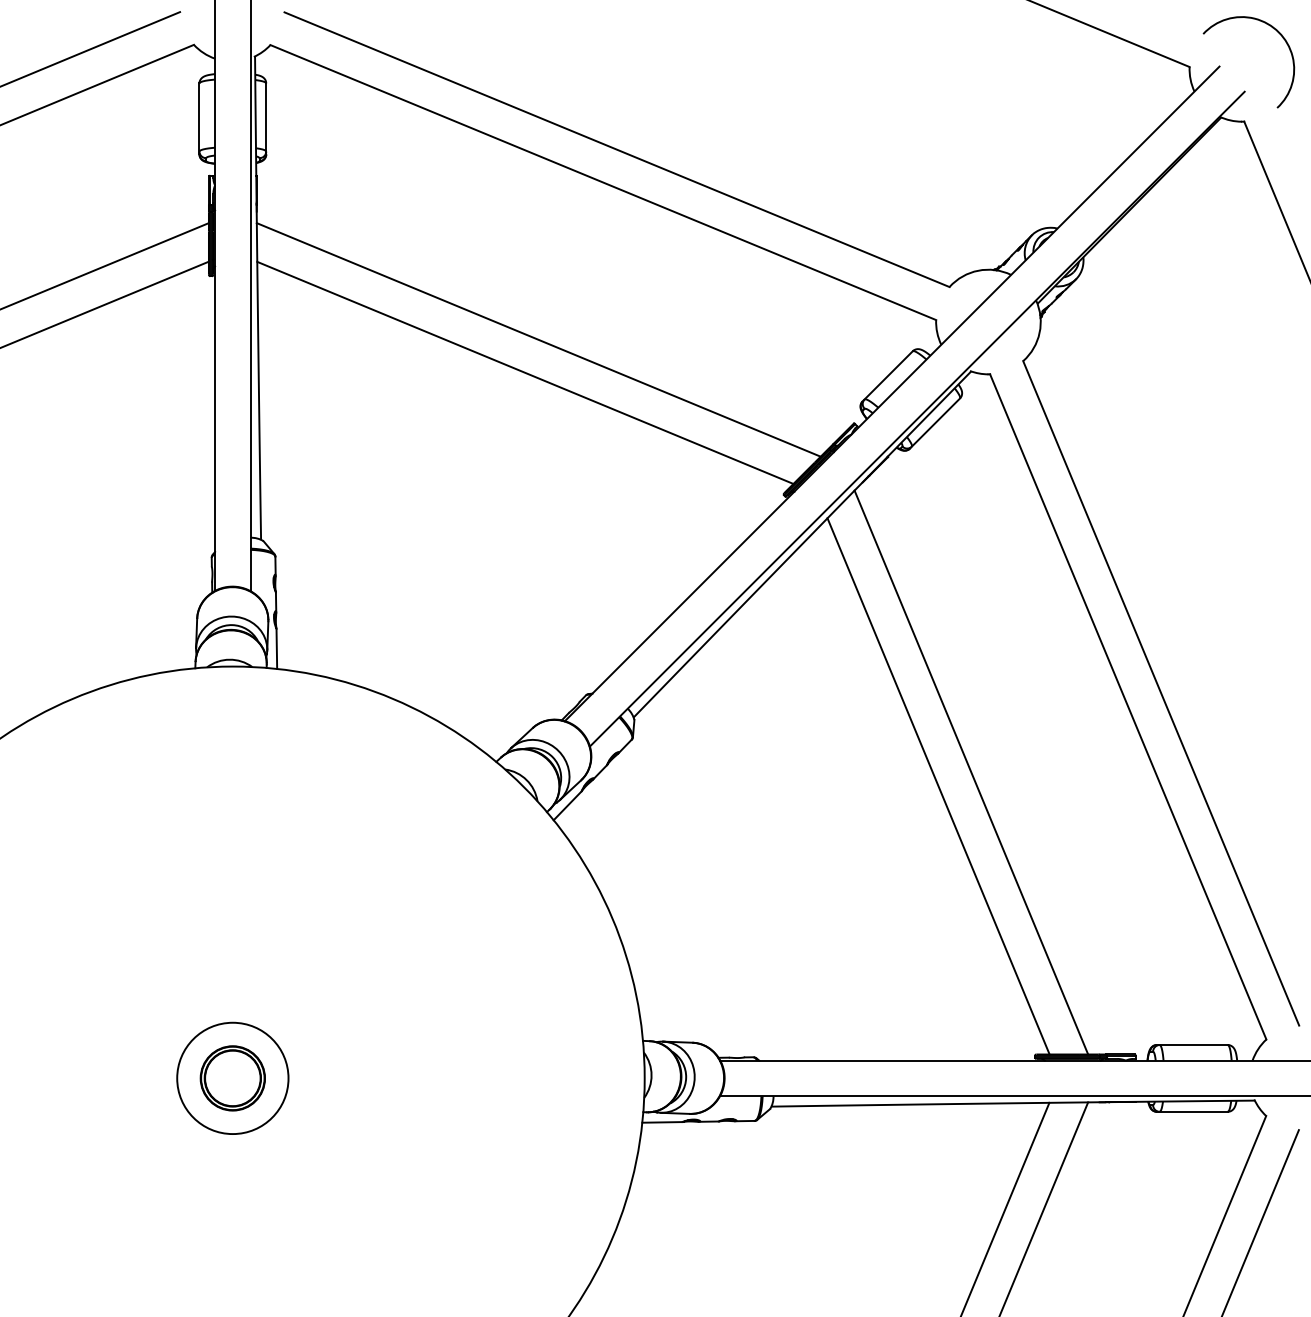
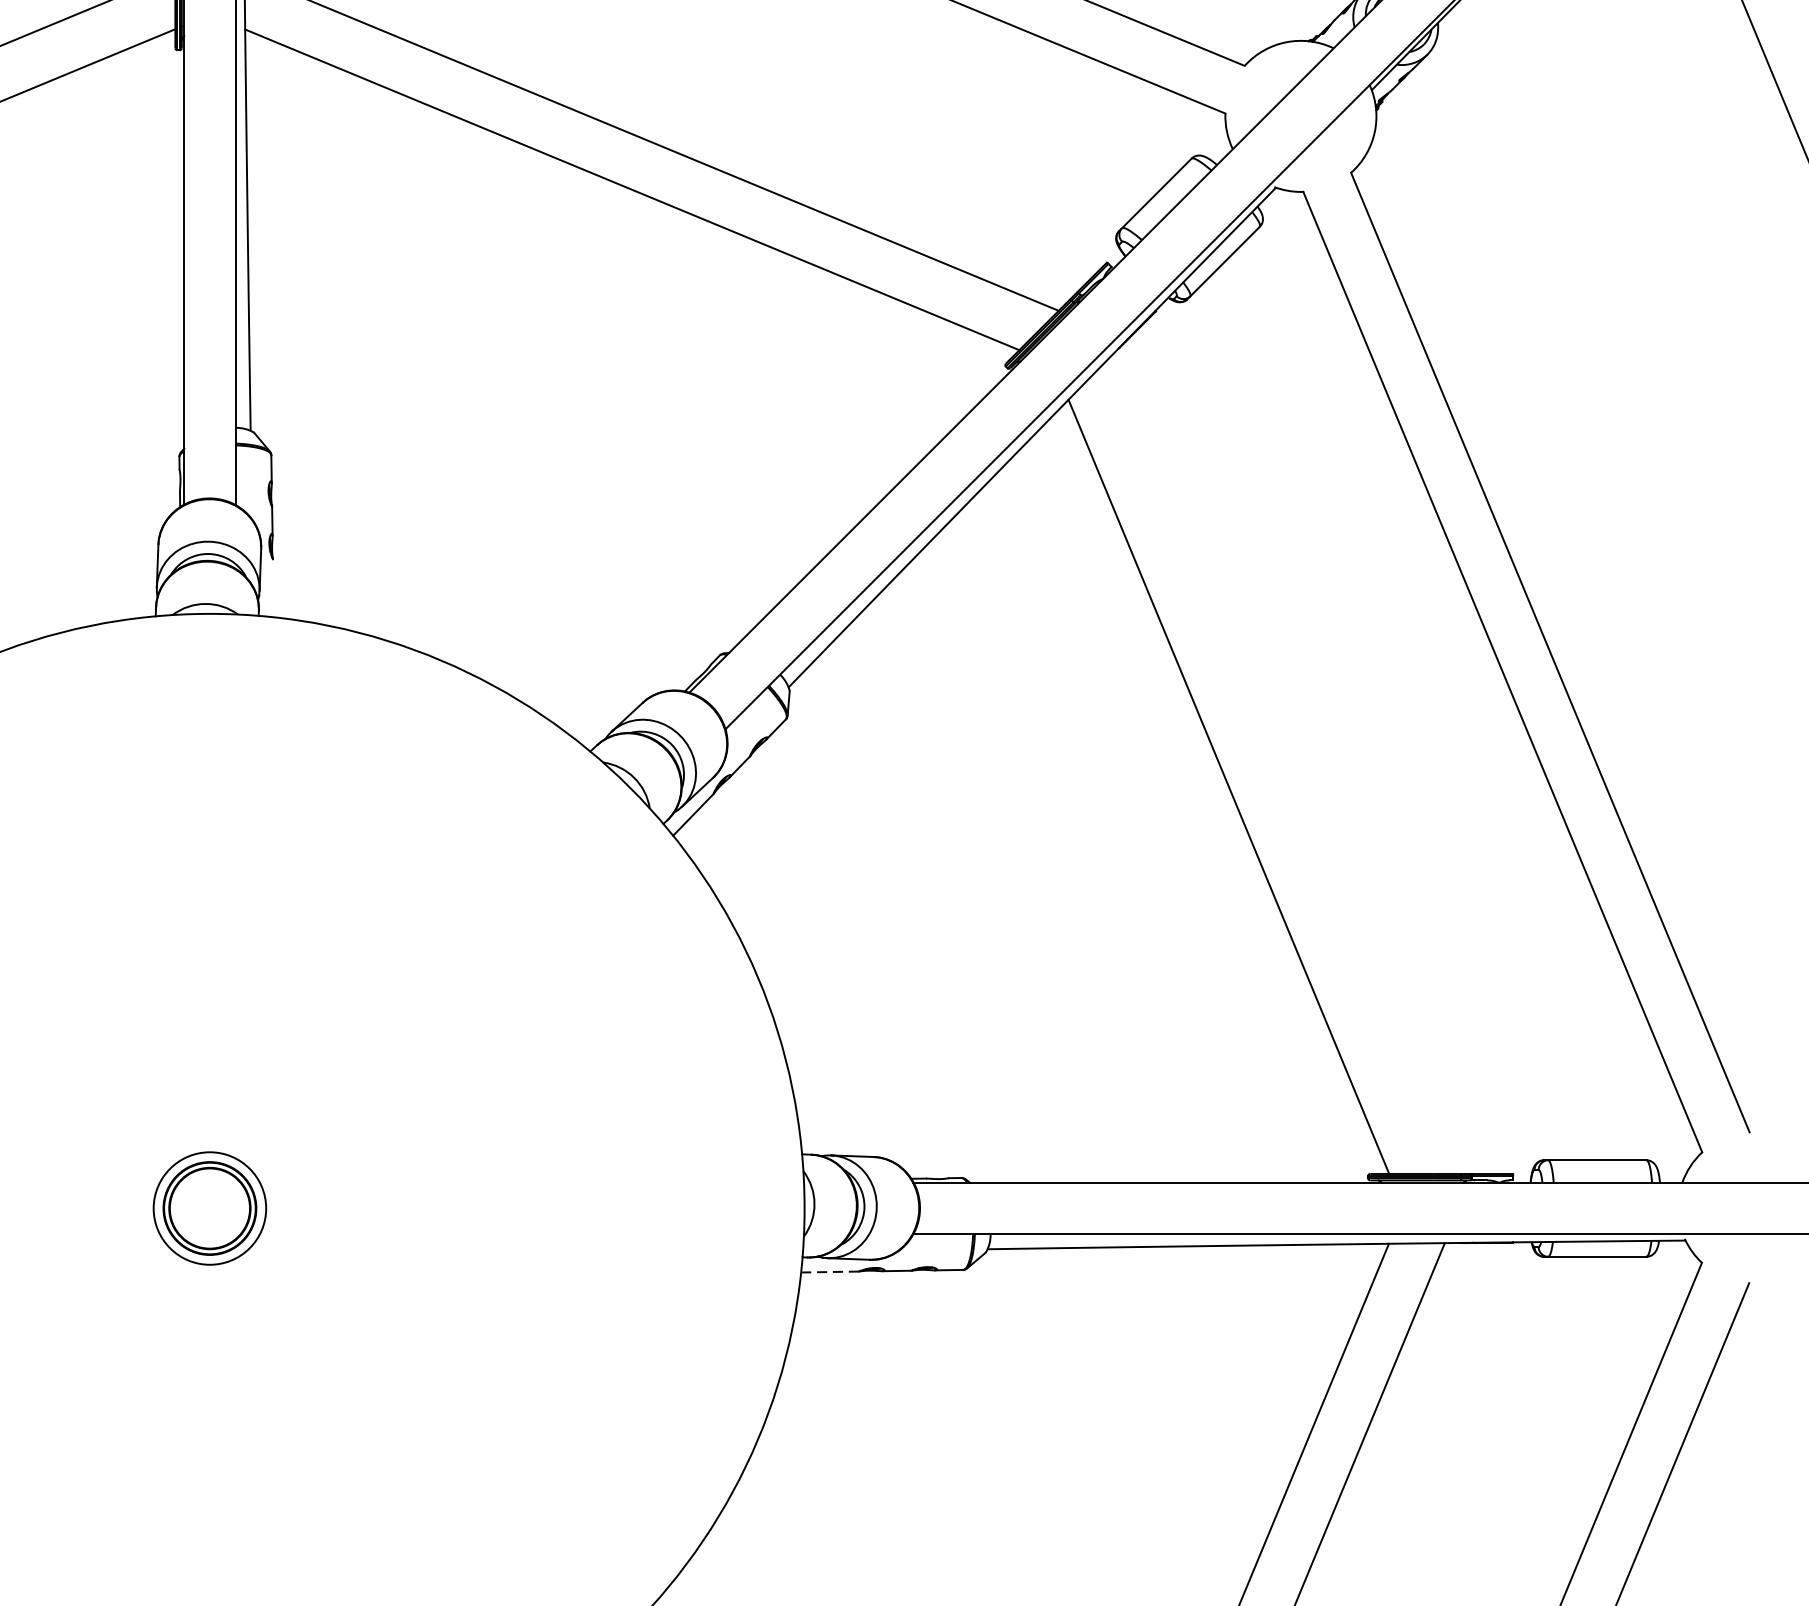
line: (276, 648) -> (272, 587), removed
line: (971, 772) -> (1276, 766), removed
circle: (232, 1078) -> (209, 1208), size x0.7
line: (662, 1122) -> (830, 1272), solid -> dashed

